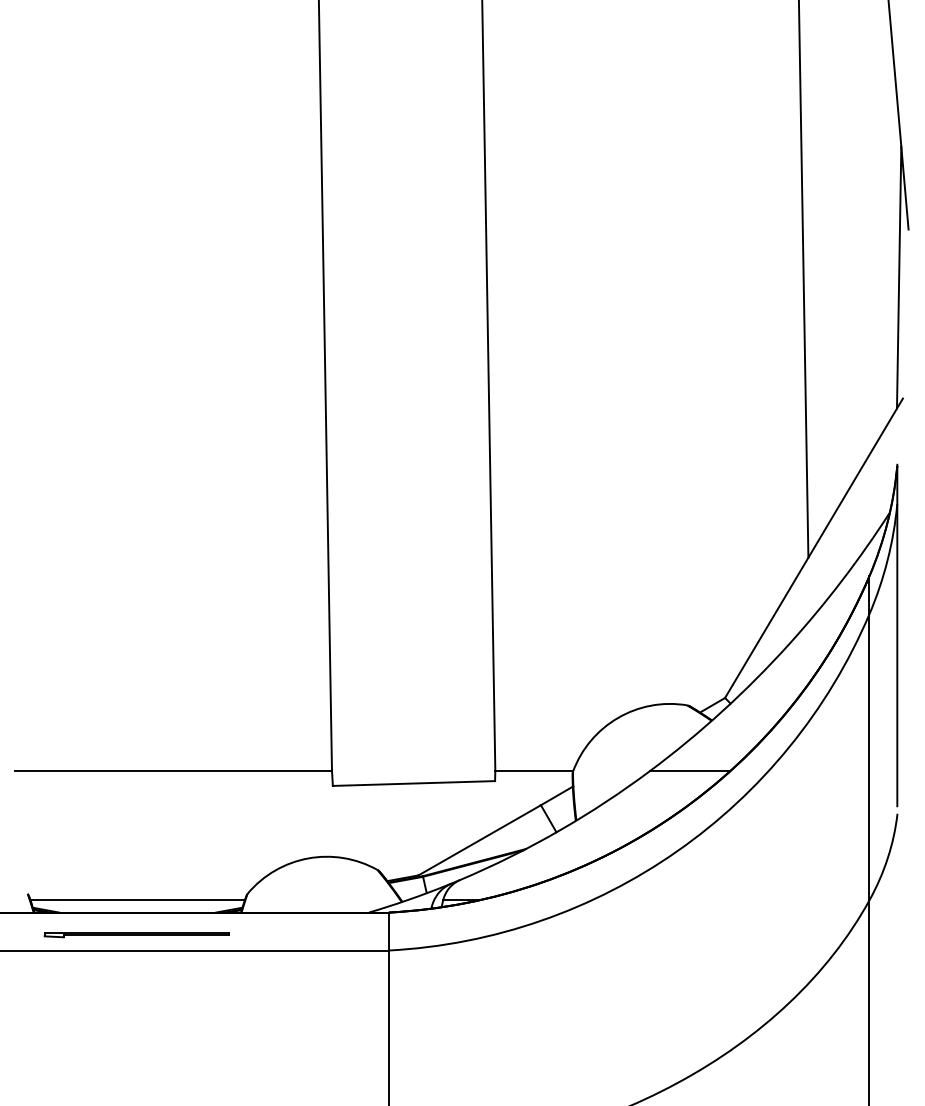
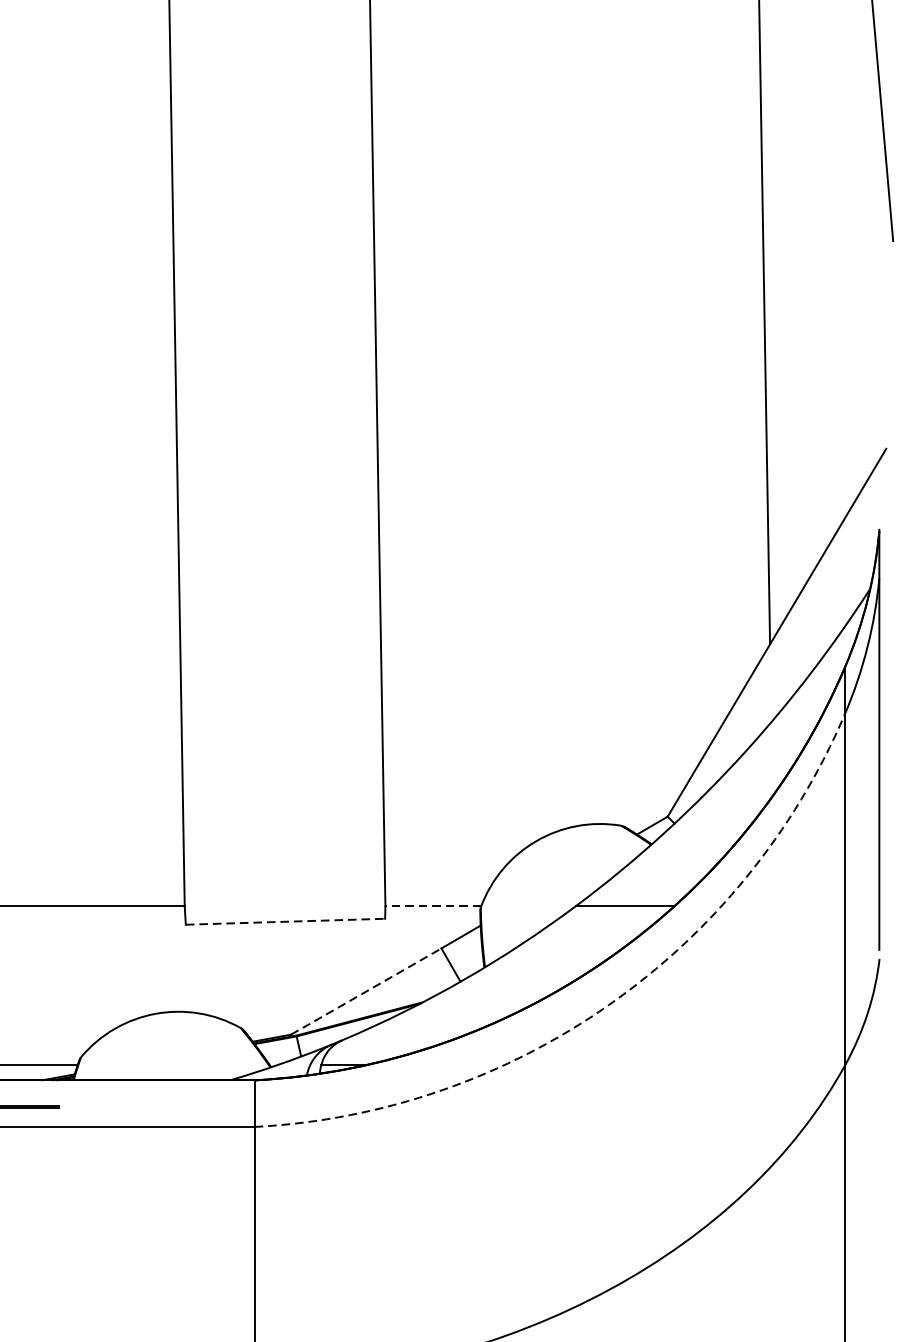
line: (898, 277) -> (880, 300), removed
line: (534, 770) -> (433, 905), solid -> dashed
line: (414, 783) -> (286, 921), solid -> dashed
line: (479, 840) -> (365, 991), solid -> dashed
arc: (677, 851) -> (609, 1005), solid -> dashed

